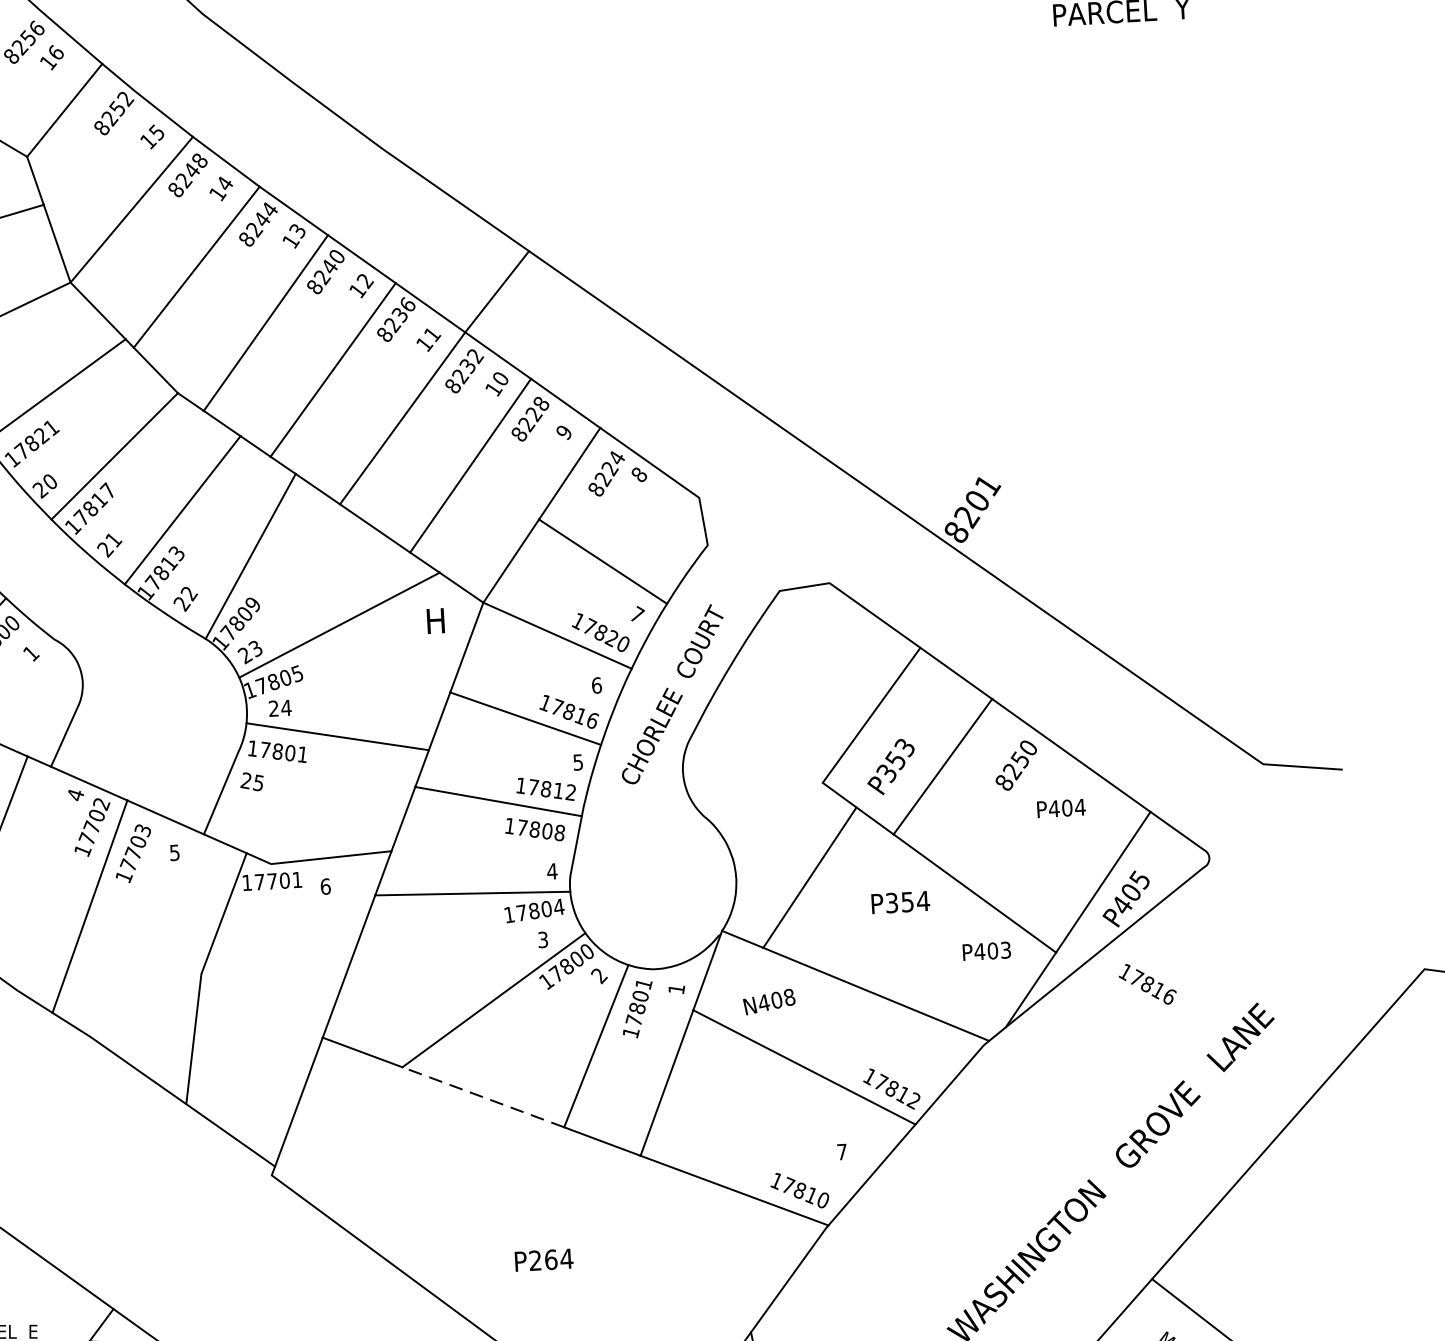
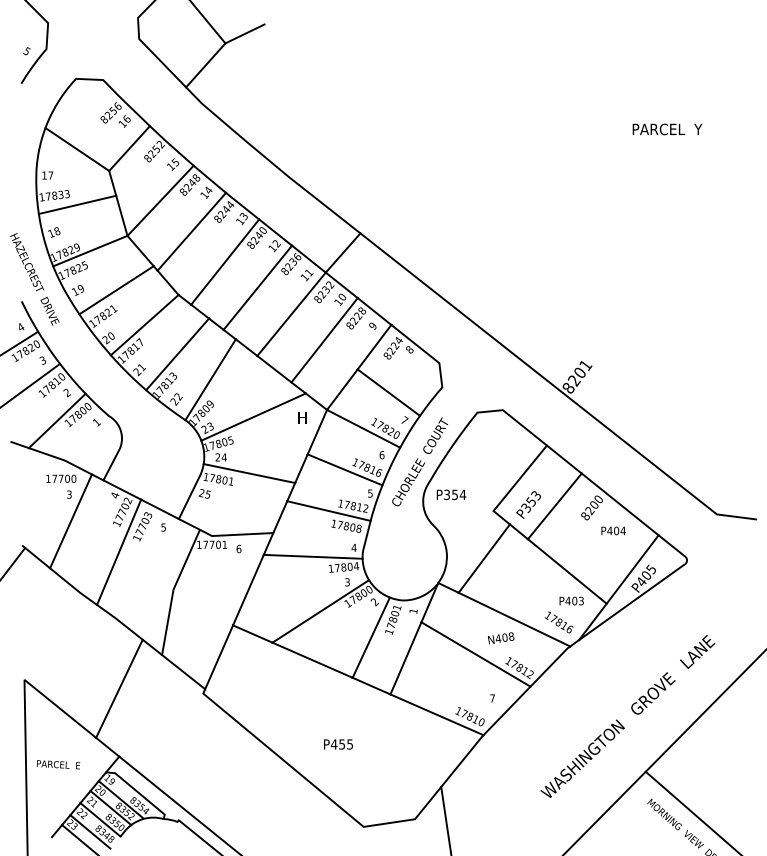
text: (1018, 760) -> (593, 505), 8250 -> 8200
text: (900, 901) -> (451, 494), moved
text: (1146, 984) -> (558, 622), moved
text: (770, 1002) -> (501, 638), moved
line: (483, 1097) -> (312, 660), dashed -> solid
line: (106, 1174) -> (119, 688), added
text: (549, 1259) -> (341, 744), P264 -> P455

